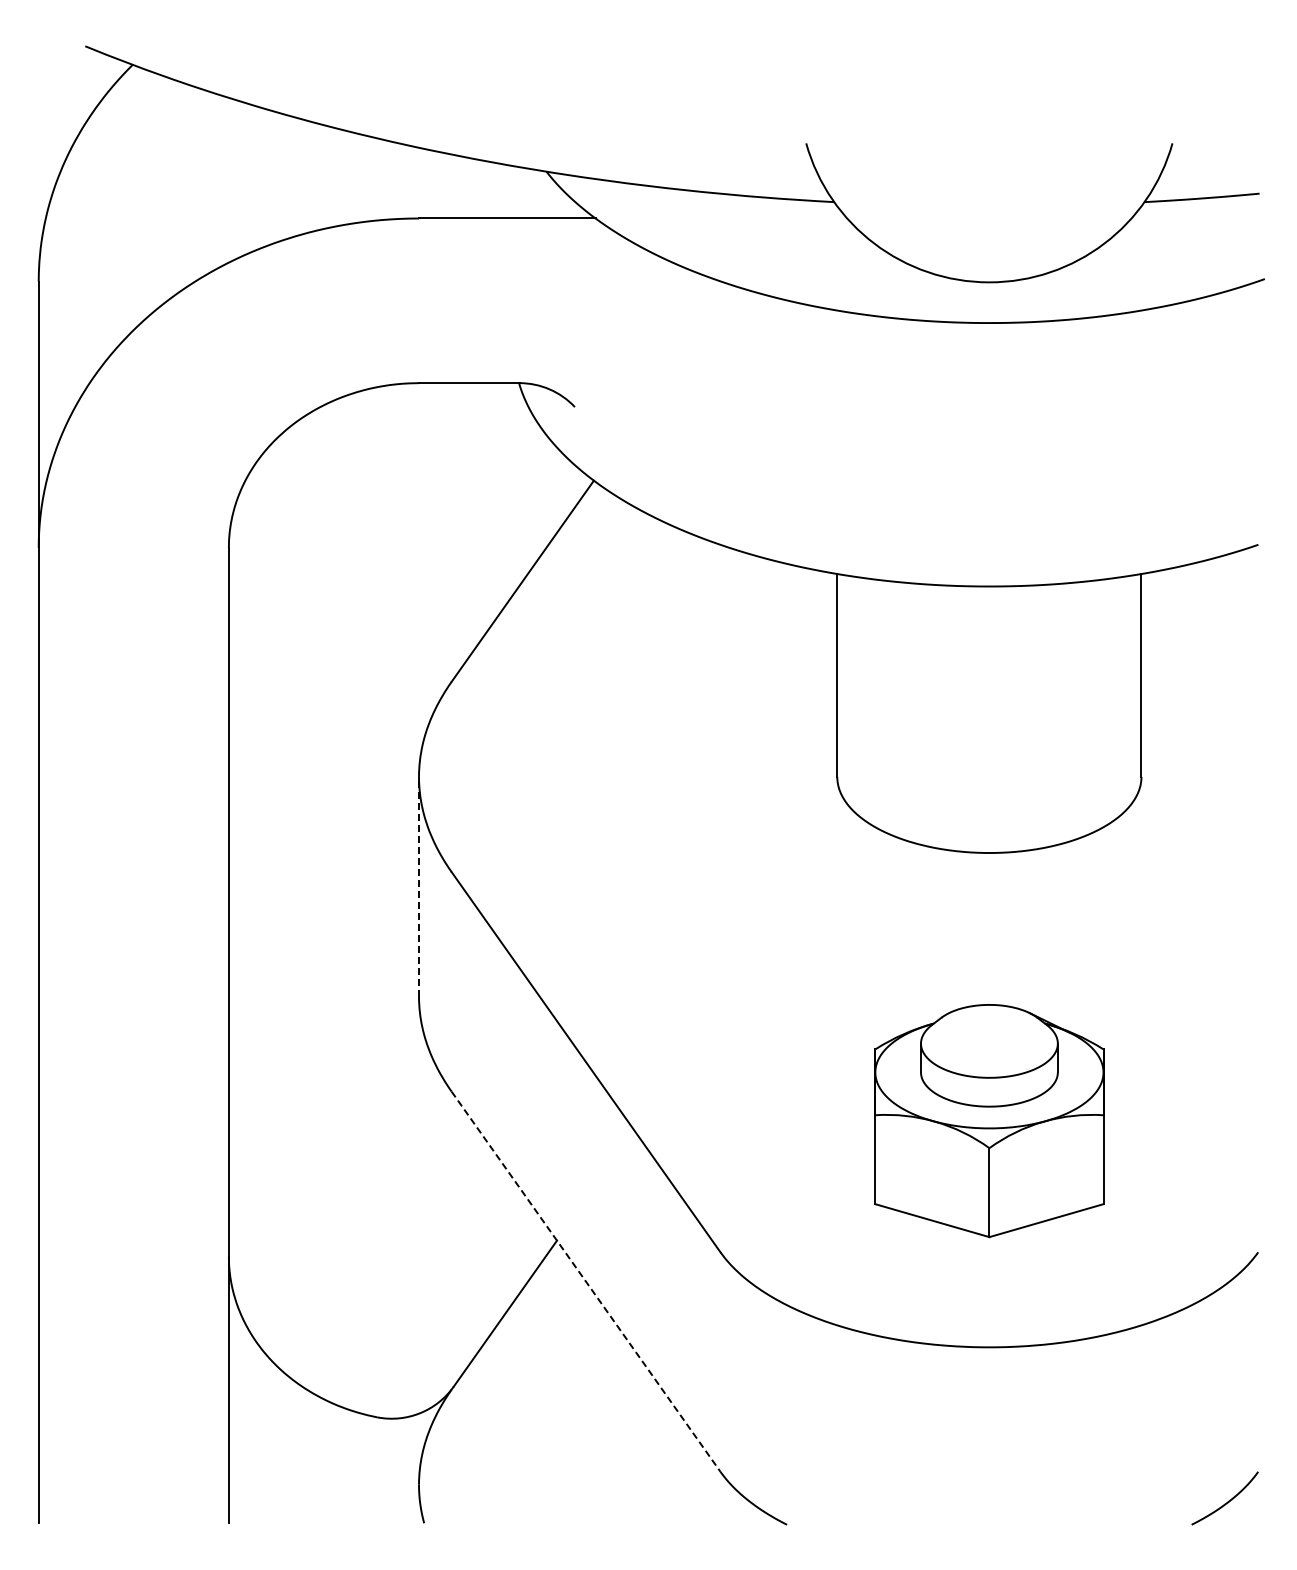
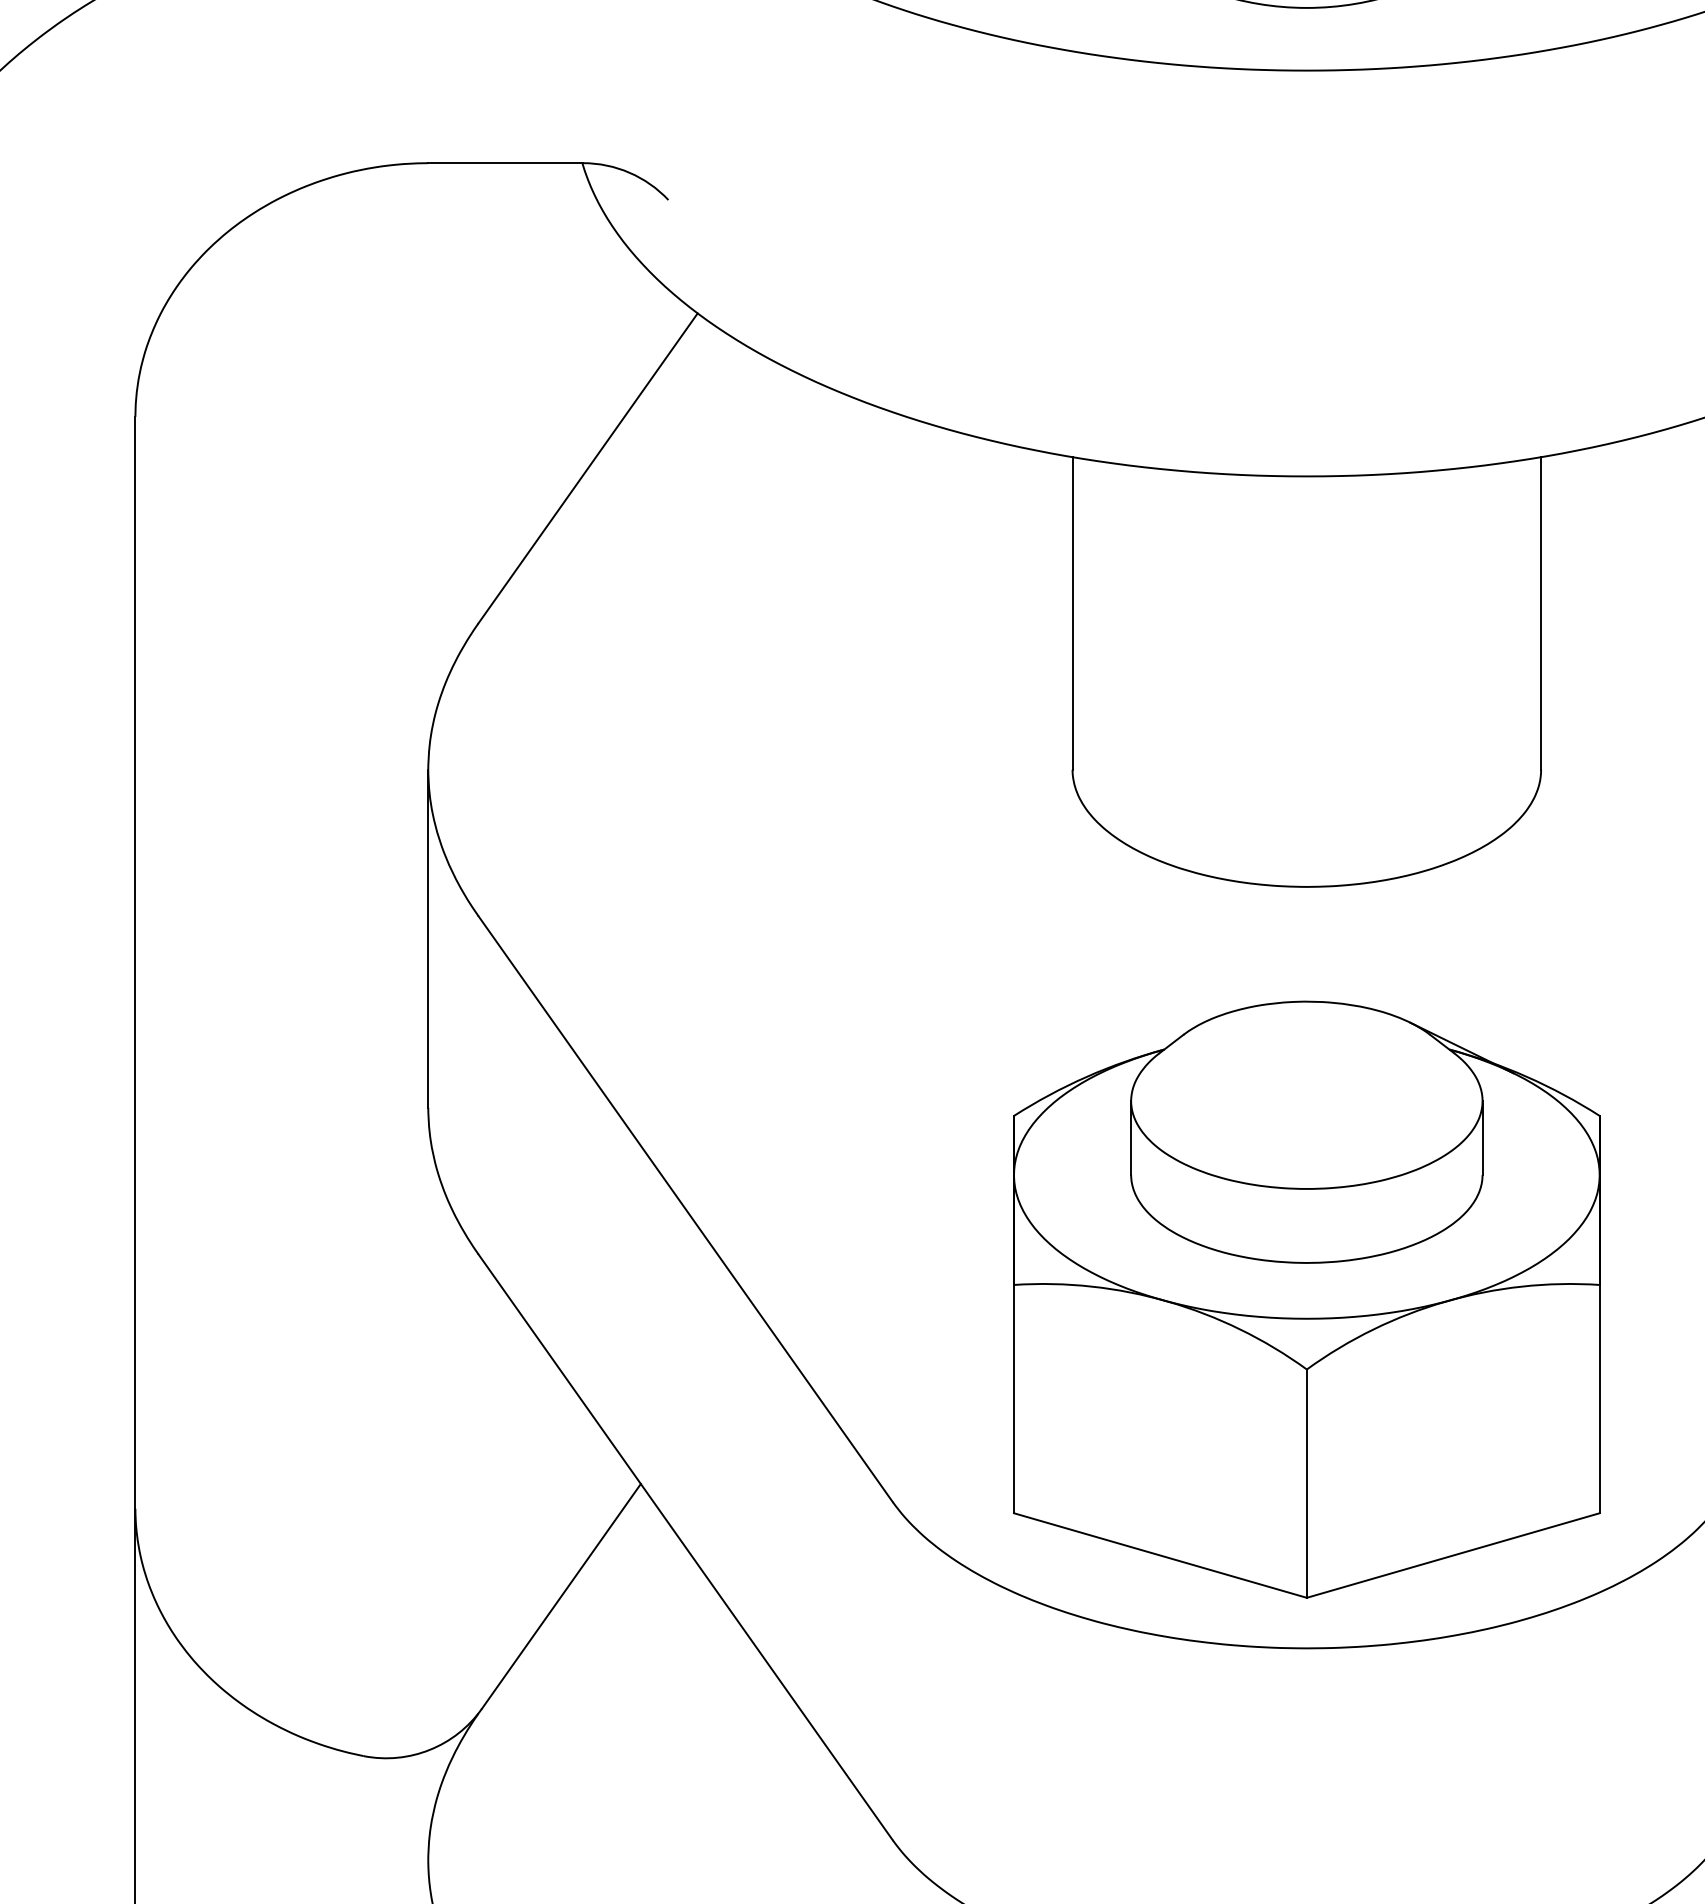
line: (418, 886) -> (427, 938), dashed -> solid
part: (989, 1120) -> (1307, 1298), size x1.67
line: (586, 1281) -> (686, 1546), dashed -> solid

